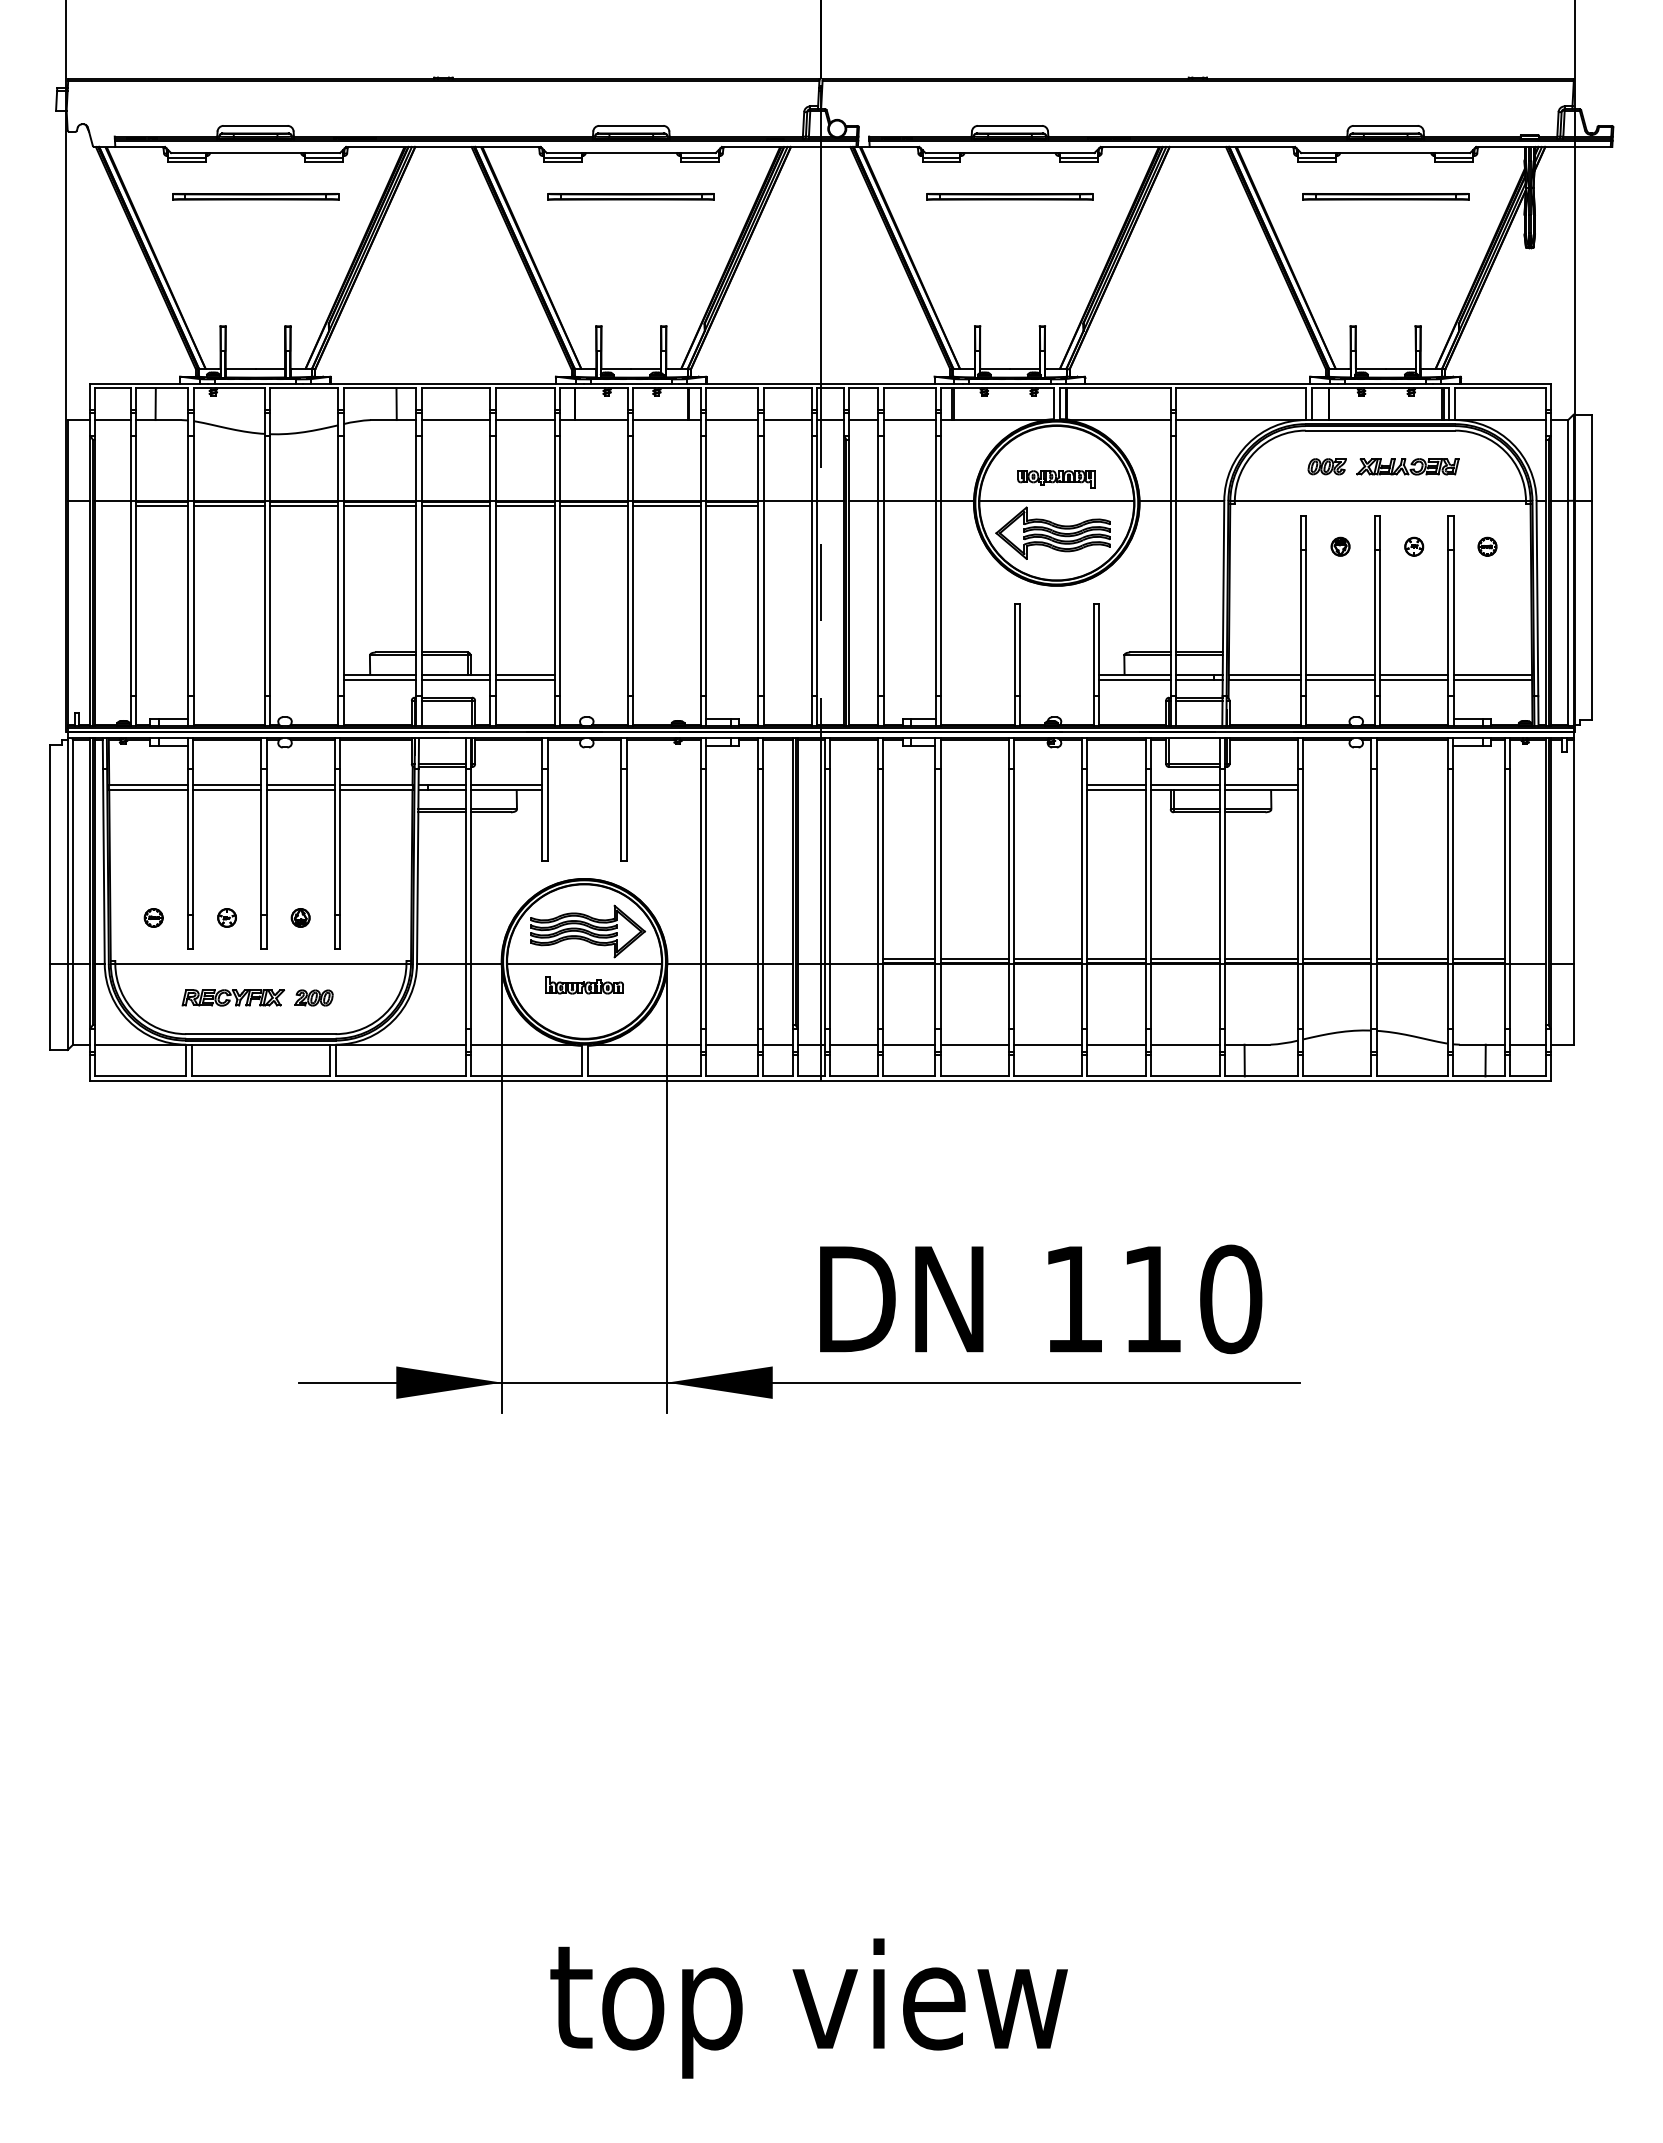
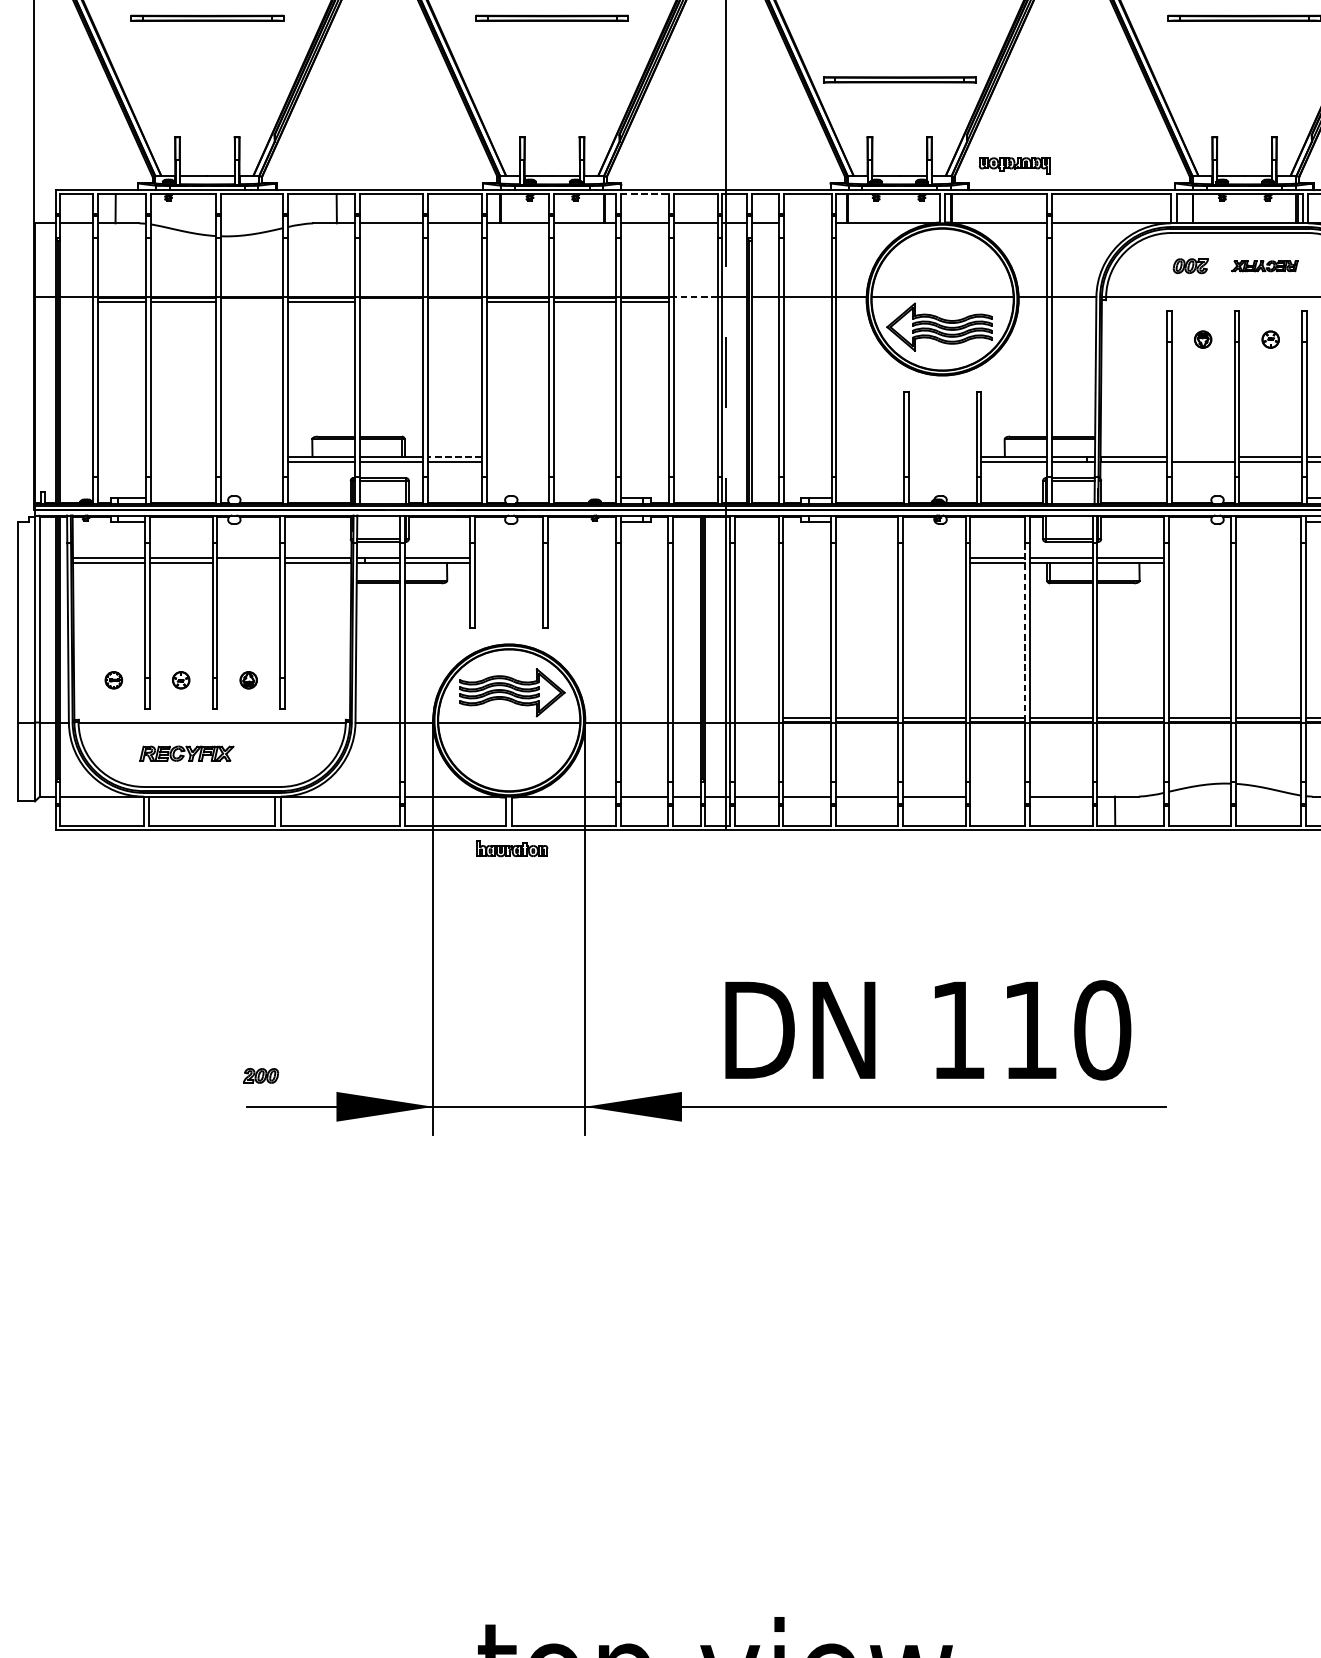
part: (1009, 196) -> (899, 79), moved
line: (732, 388) -> (645, 194), solid -> dashed
line: (909, 420) -> (807, 223), removed
part: (1407, 466) -> (1264, 265), size x0.7
part: (1056, 479) -> (1014, 165), moved
line: (787, 500) -> (695, 297), solid -> dashed
line: (303, 506) -> (251, 302), removed
line: (455, 506) -> (390, 302), removed
line: (524, 506) -> (454, 302), removed
line: (525, 675) -> (455, 457), solid -> dashed
line: (1340, 675) -> (1203, 457), removed
line: (300, 789) -> (248, 562), removed
line: (1146, 866) -> (1025, 633), solid -> dashed
part: (584, 985) -> (511, 848), moved
part: (313, 997) -> (260, 1075), moved
line: (1116, 1044) -> (997, 796), removed

